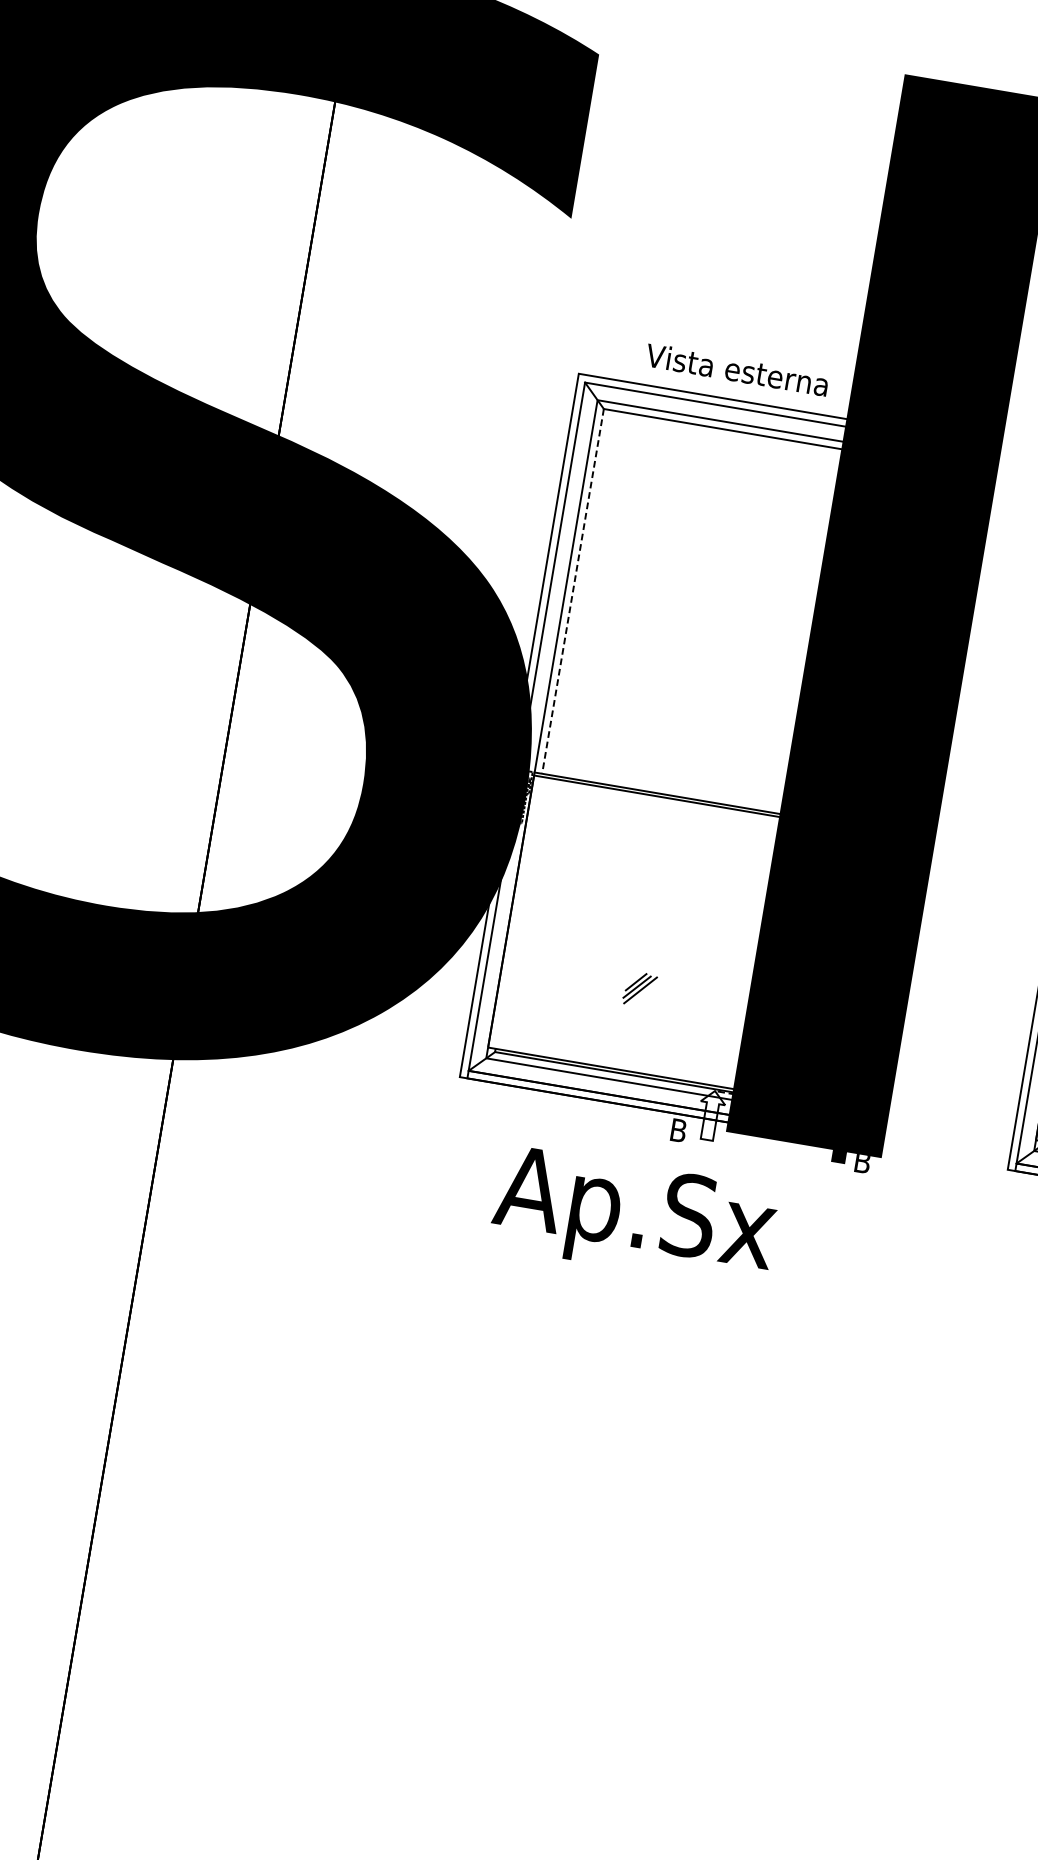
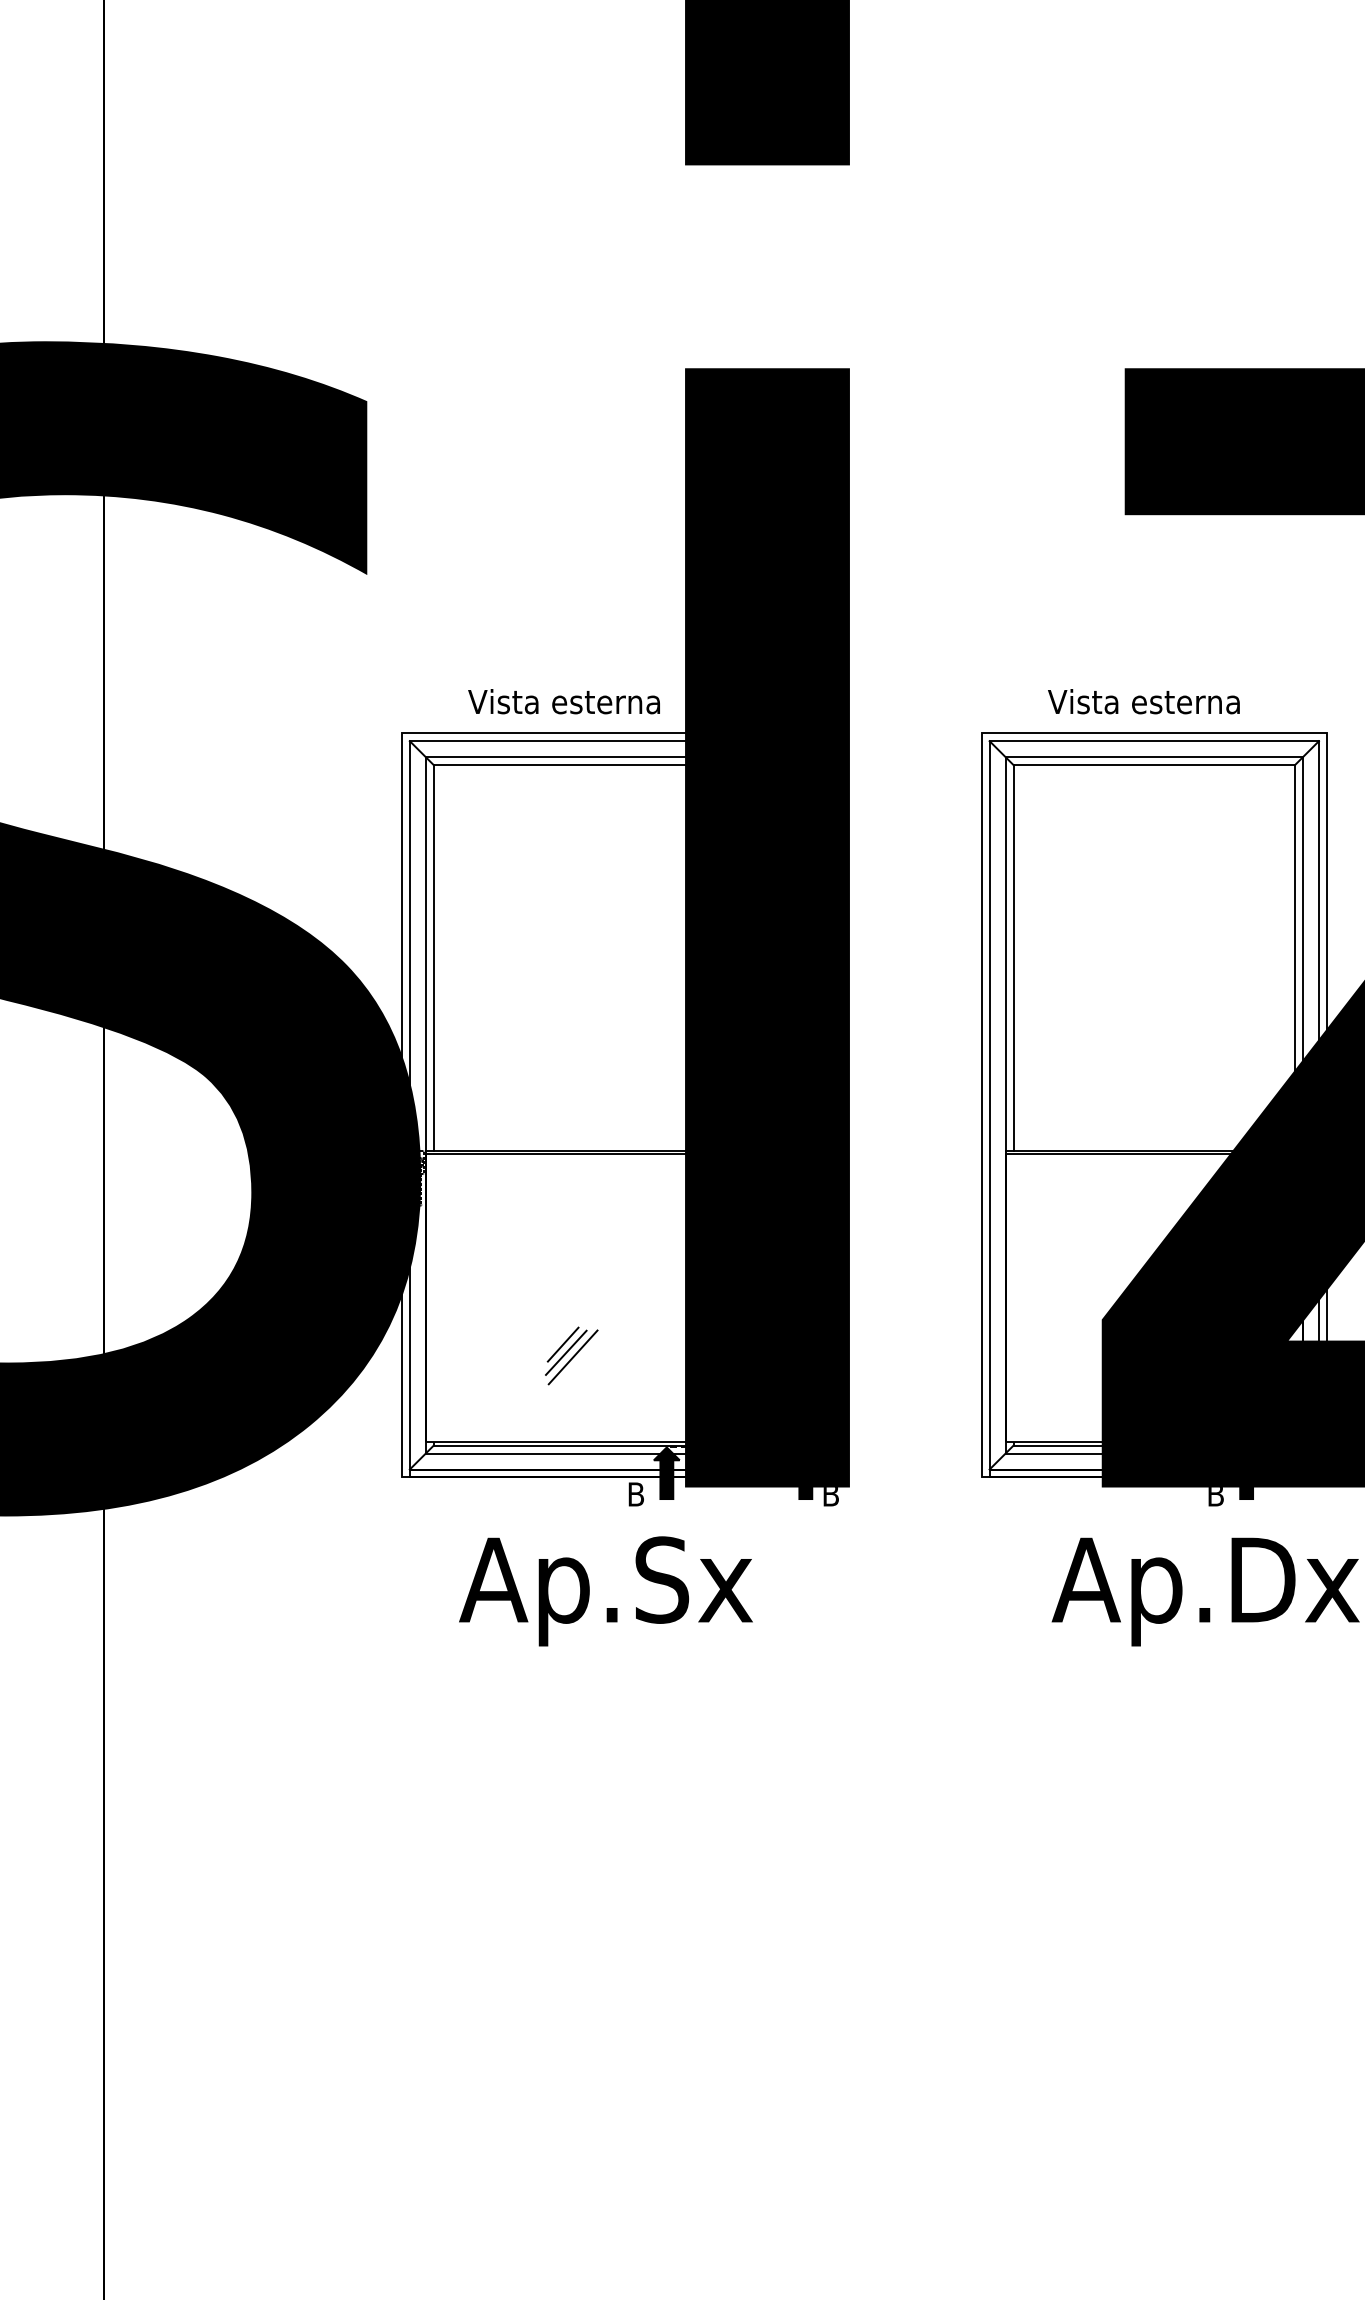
line: (572, 591) -> (433, 958), dashed -> solid
part: (639, 988) -> (571, 1355), size x1.67
fill: (710, 1115) -> (666, 1473), added

